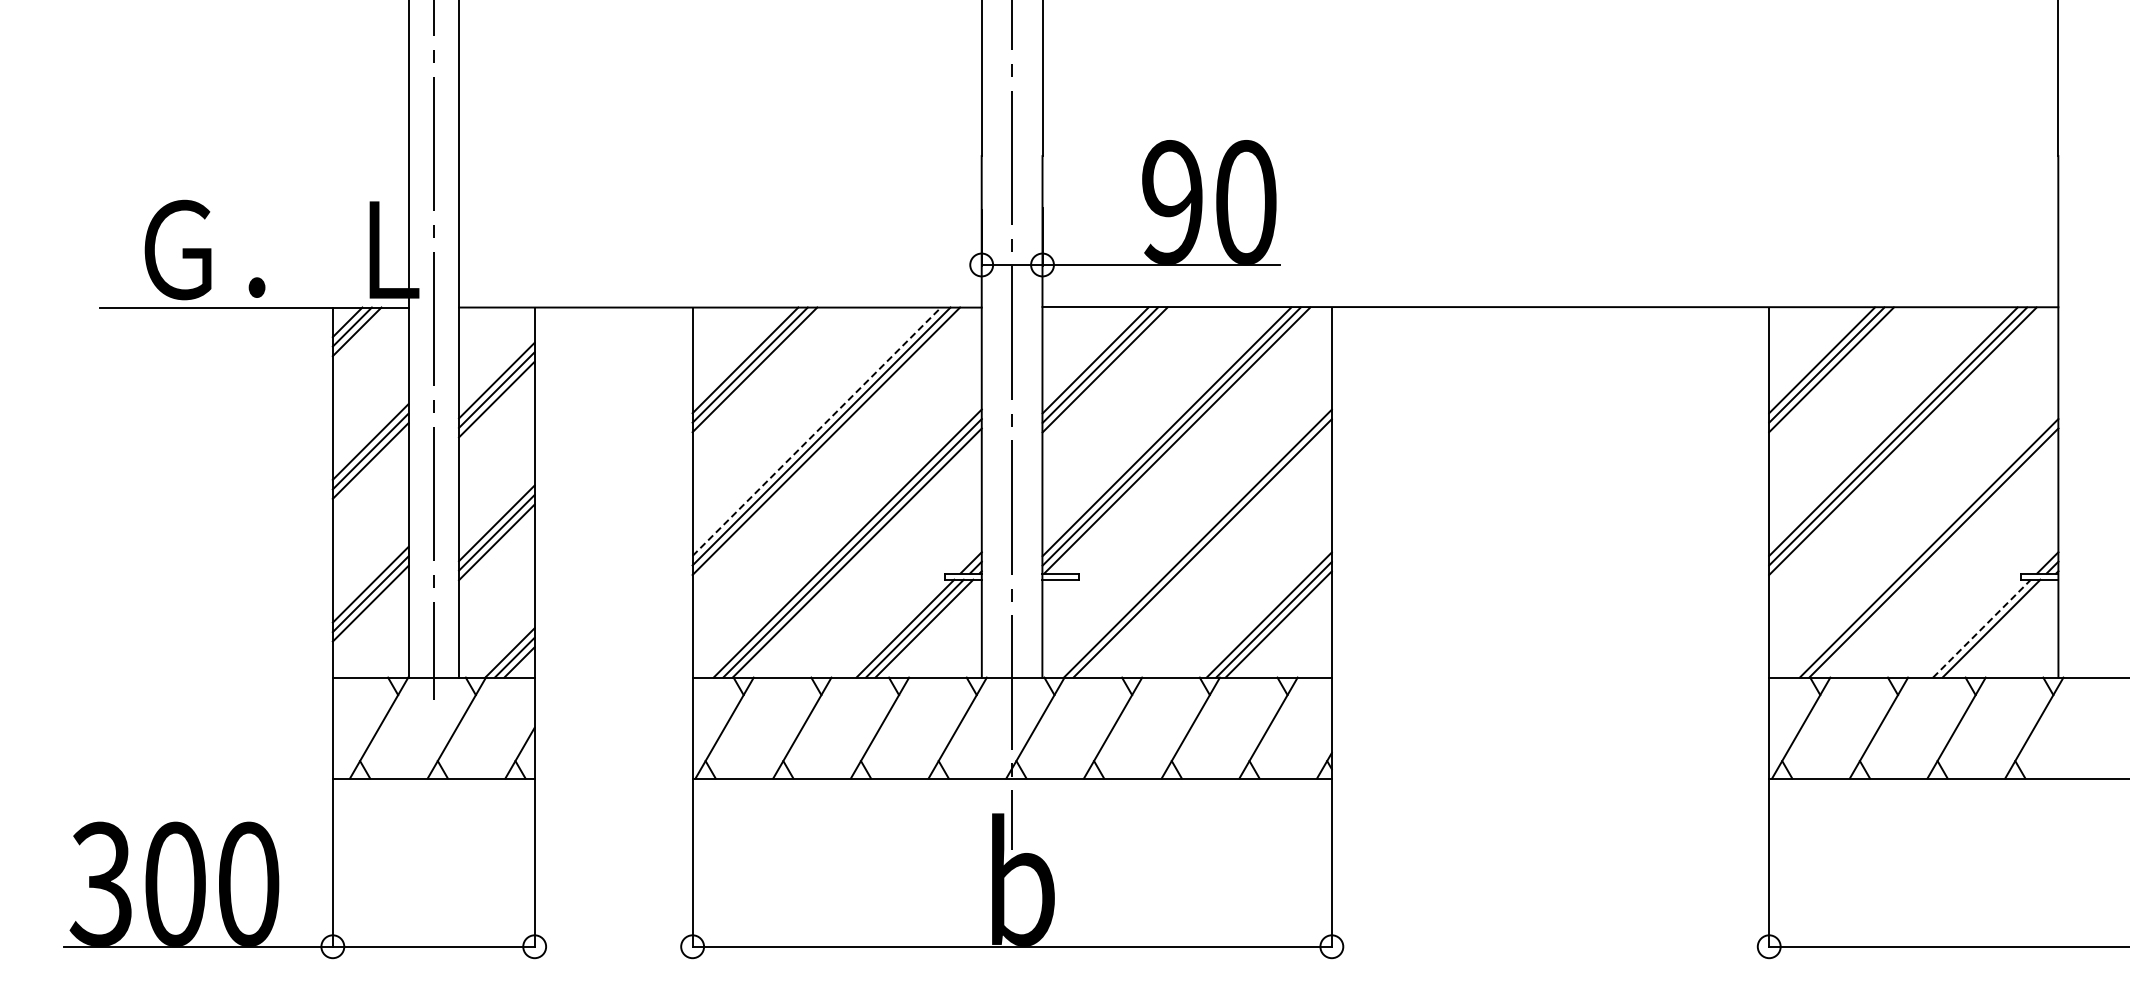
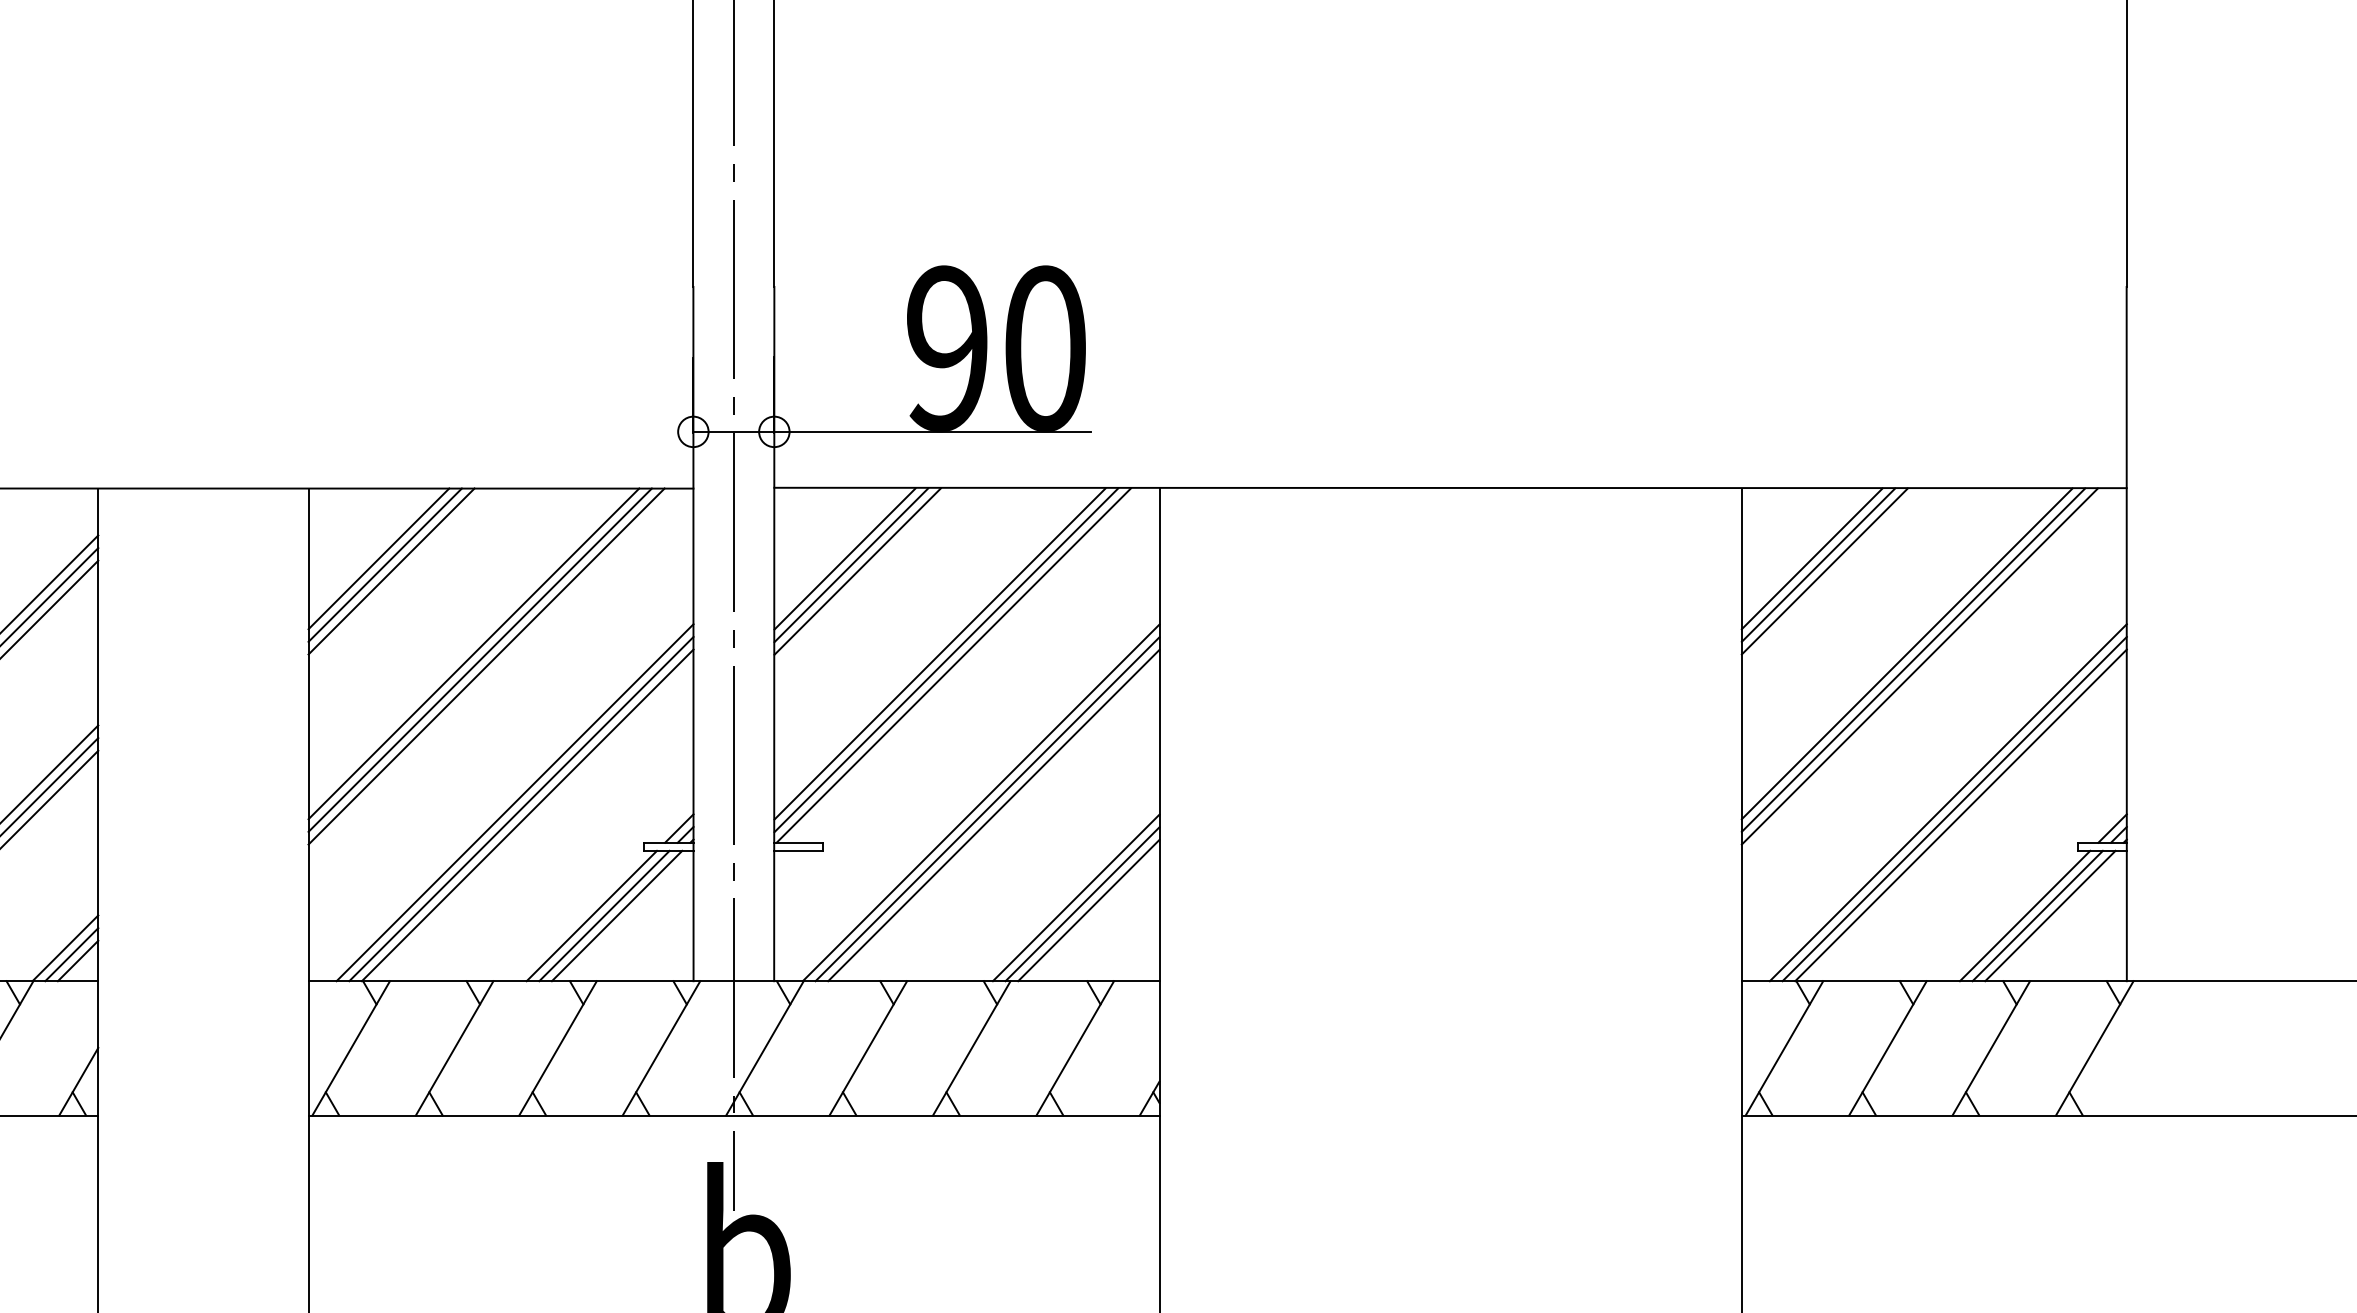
line: (816, 431) -> (473, 653), dashed -> solid
line: (1924, 543) -> (1948, 802), added
line: (1206, 552) -> (992, 814), added
line: (1982, 628) -> (2025, 915), dashed -> solid
line: (2000, 628) -> (2049, 915), added

